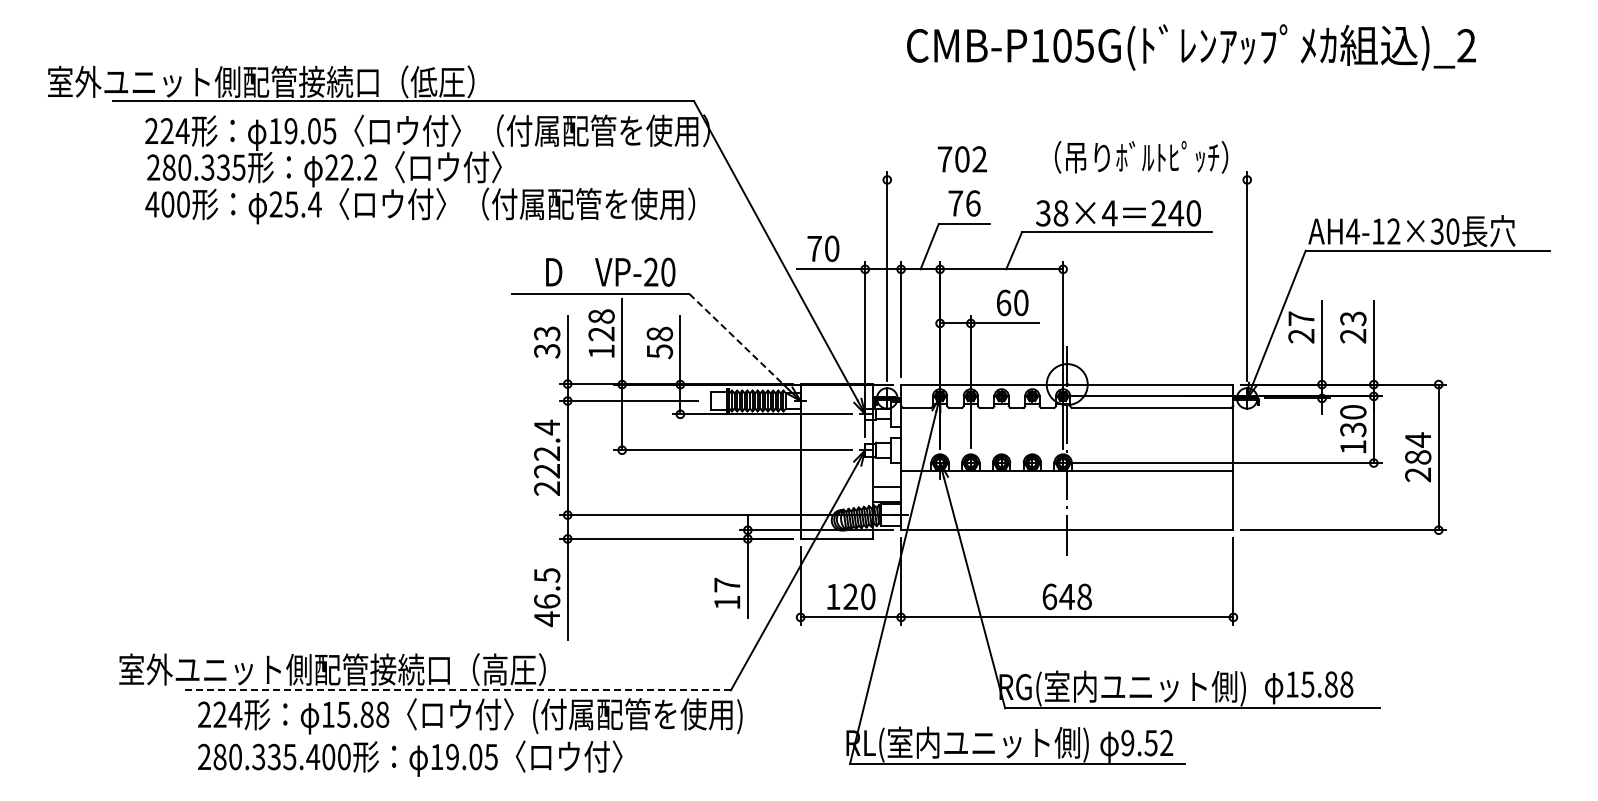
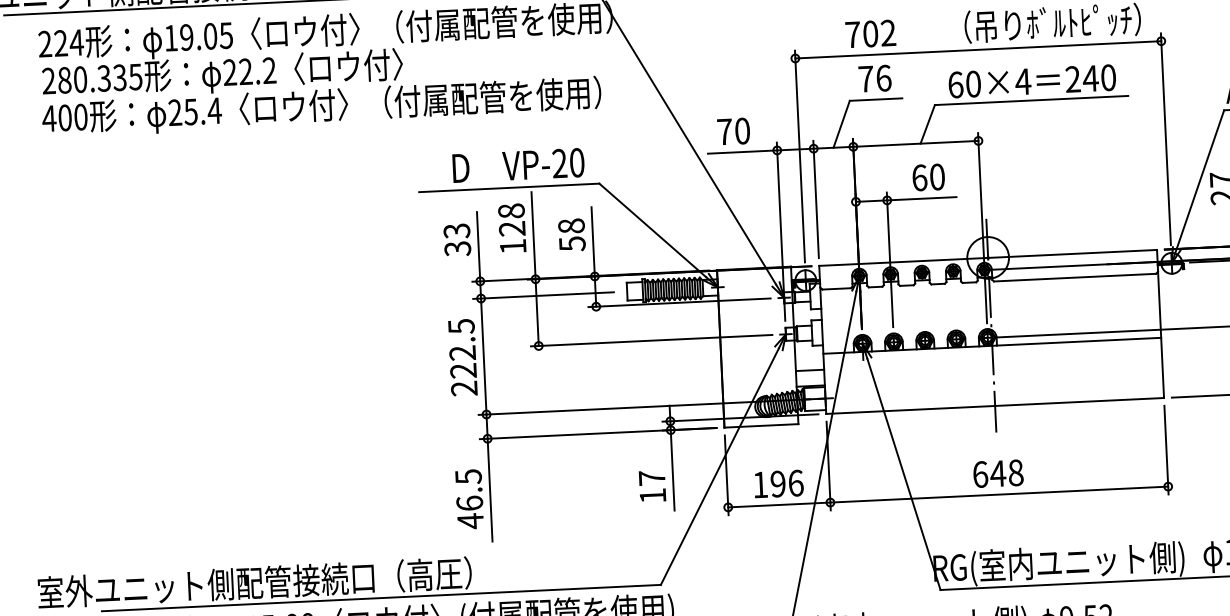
line: (1067, 179) -> (978, 49), added
text: (1052, 213) -> (964, 84), 38×4 -> 60×4
line: (739, 342) -> (652, 230), dashed -> solid
text: (547, 427) -> (461, 326), 222.4 -> 222.5
text: (859, 596) -> (787, 483), 120 -> 196
line: (456, 690) -> (381, 598), dashed -> solid

